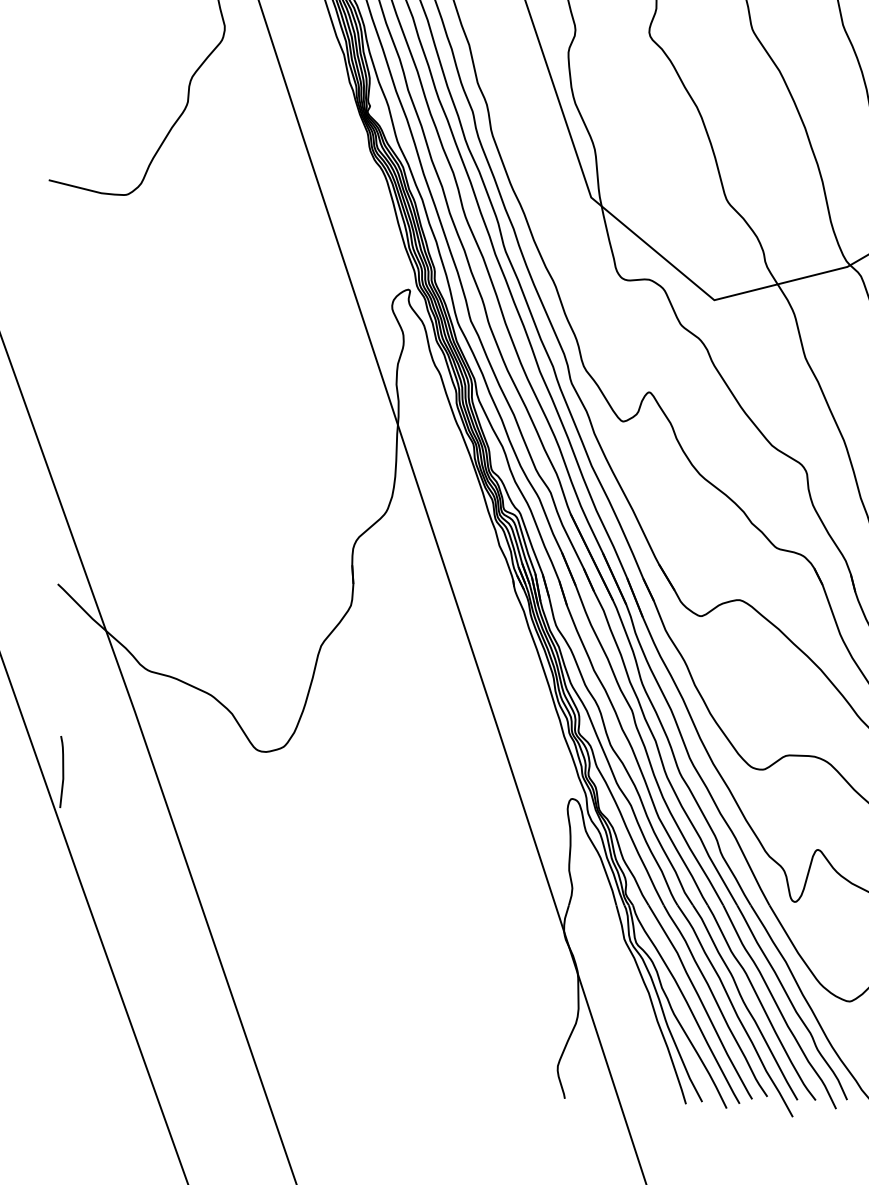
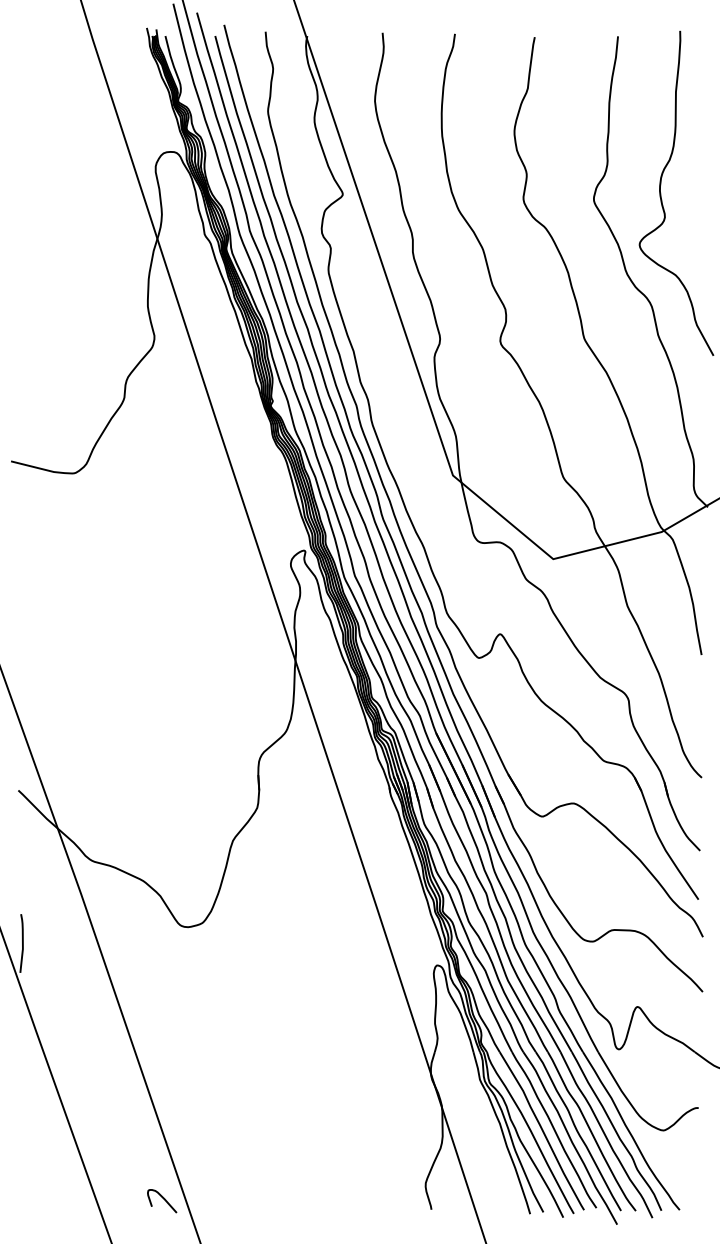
curve: (235, 1086) -> (163, 1199), added

